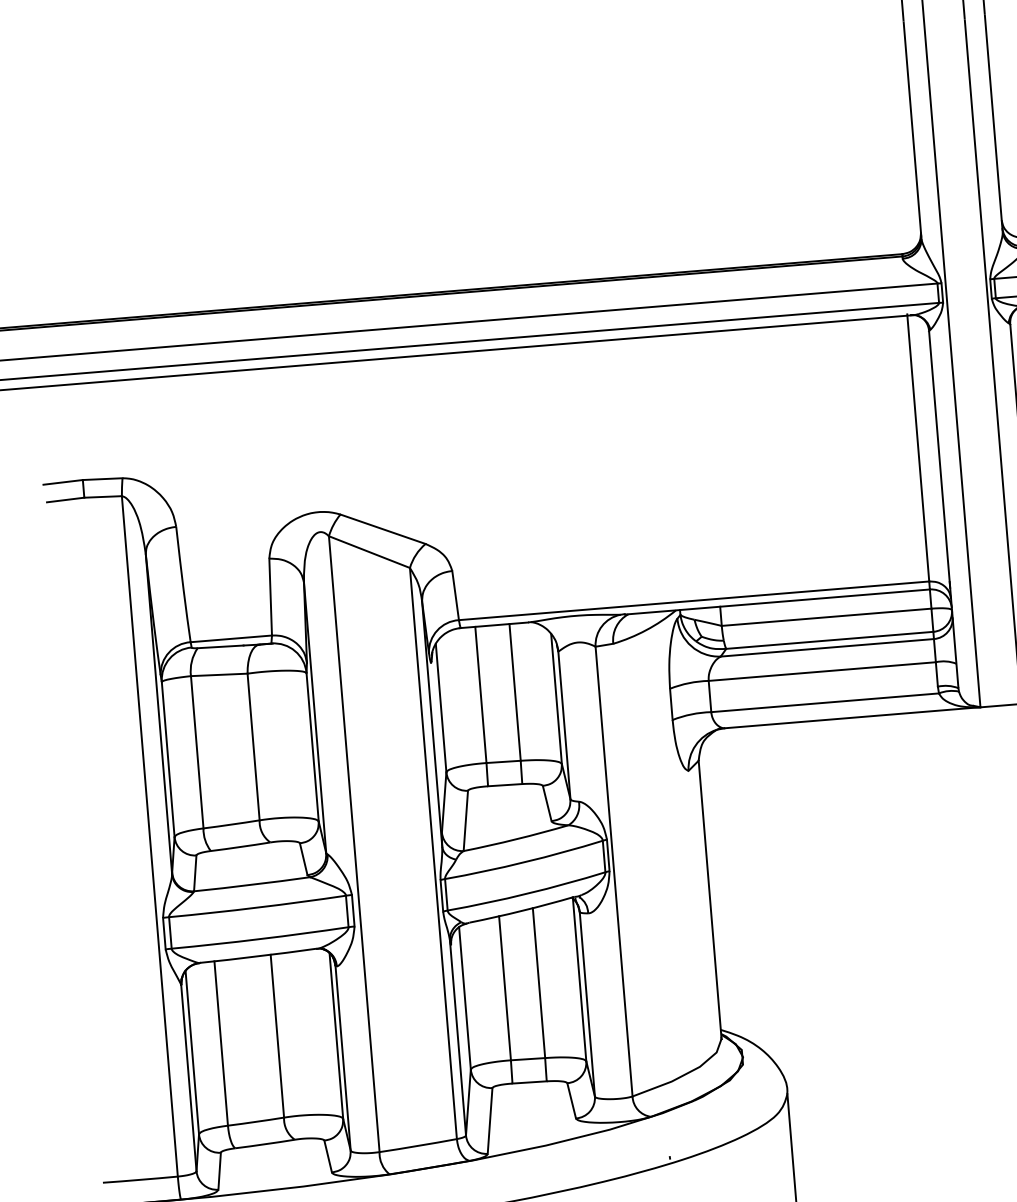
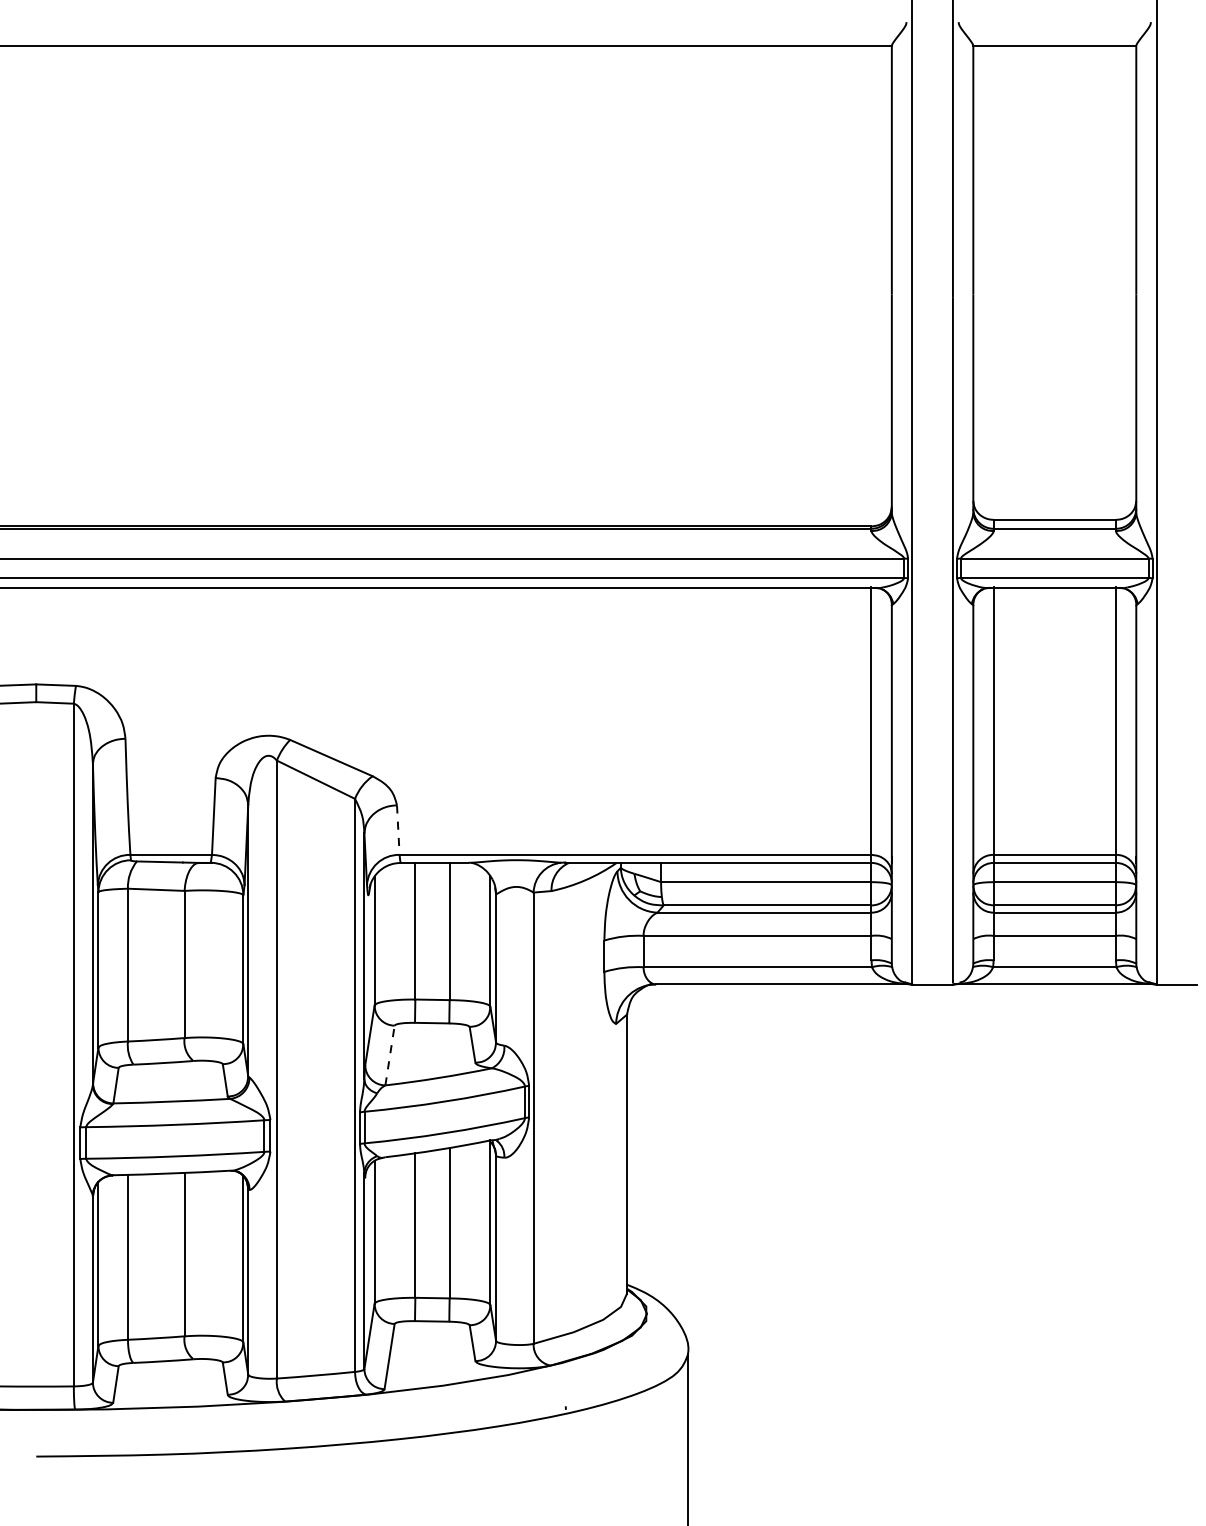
line: (455, 595) -> (398, 830), solid -> dashed
line: (466, 820) -> (390, 1055), solid -> dashed

